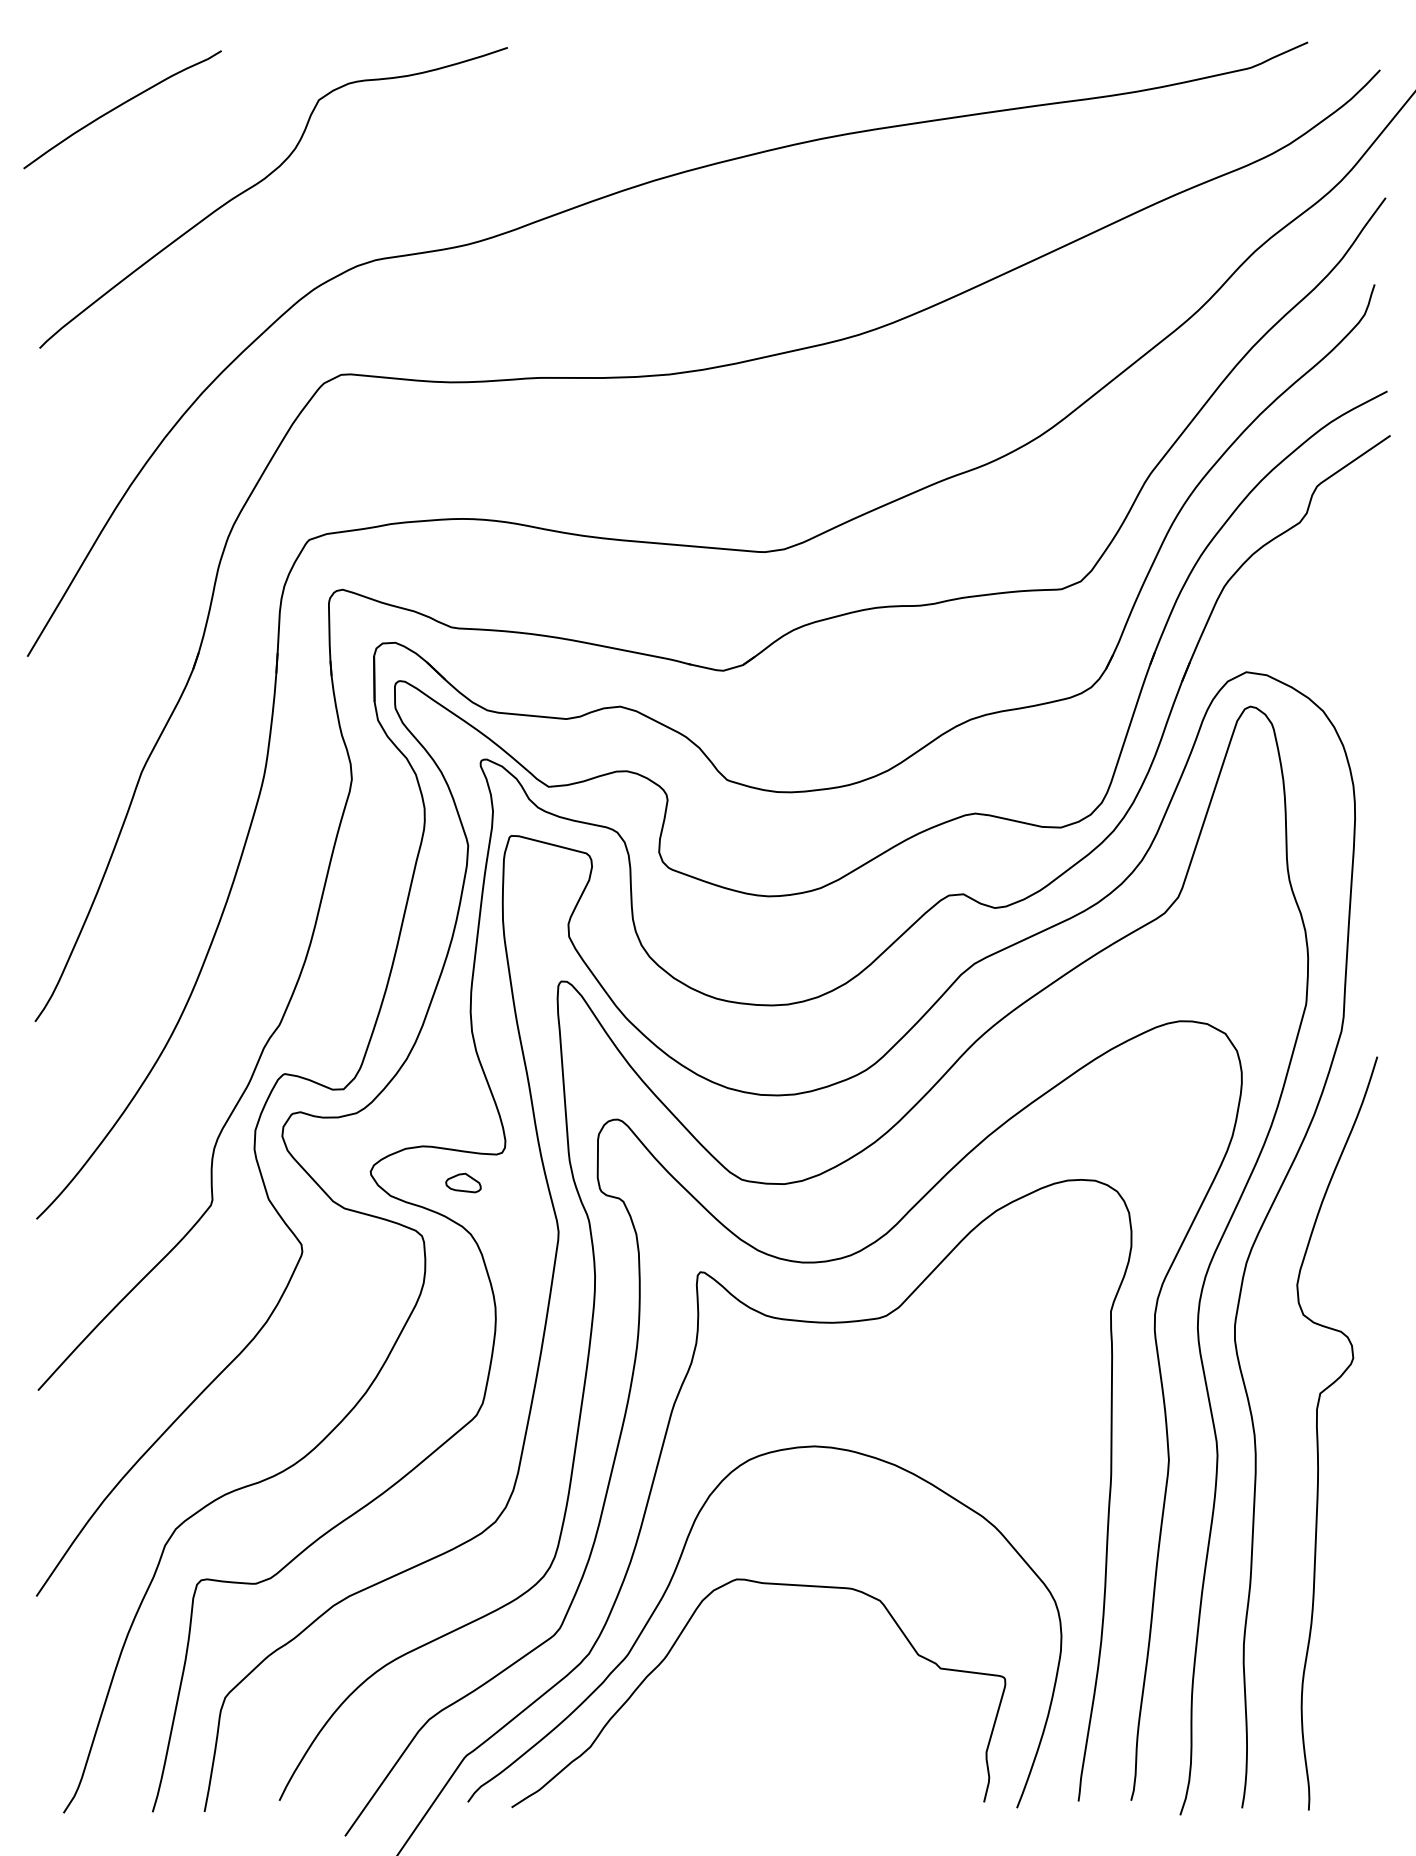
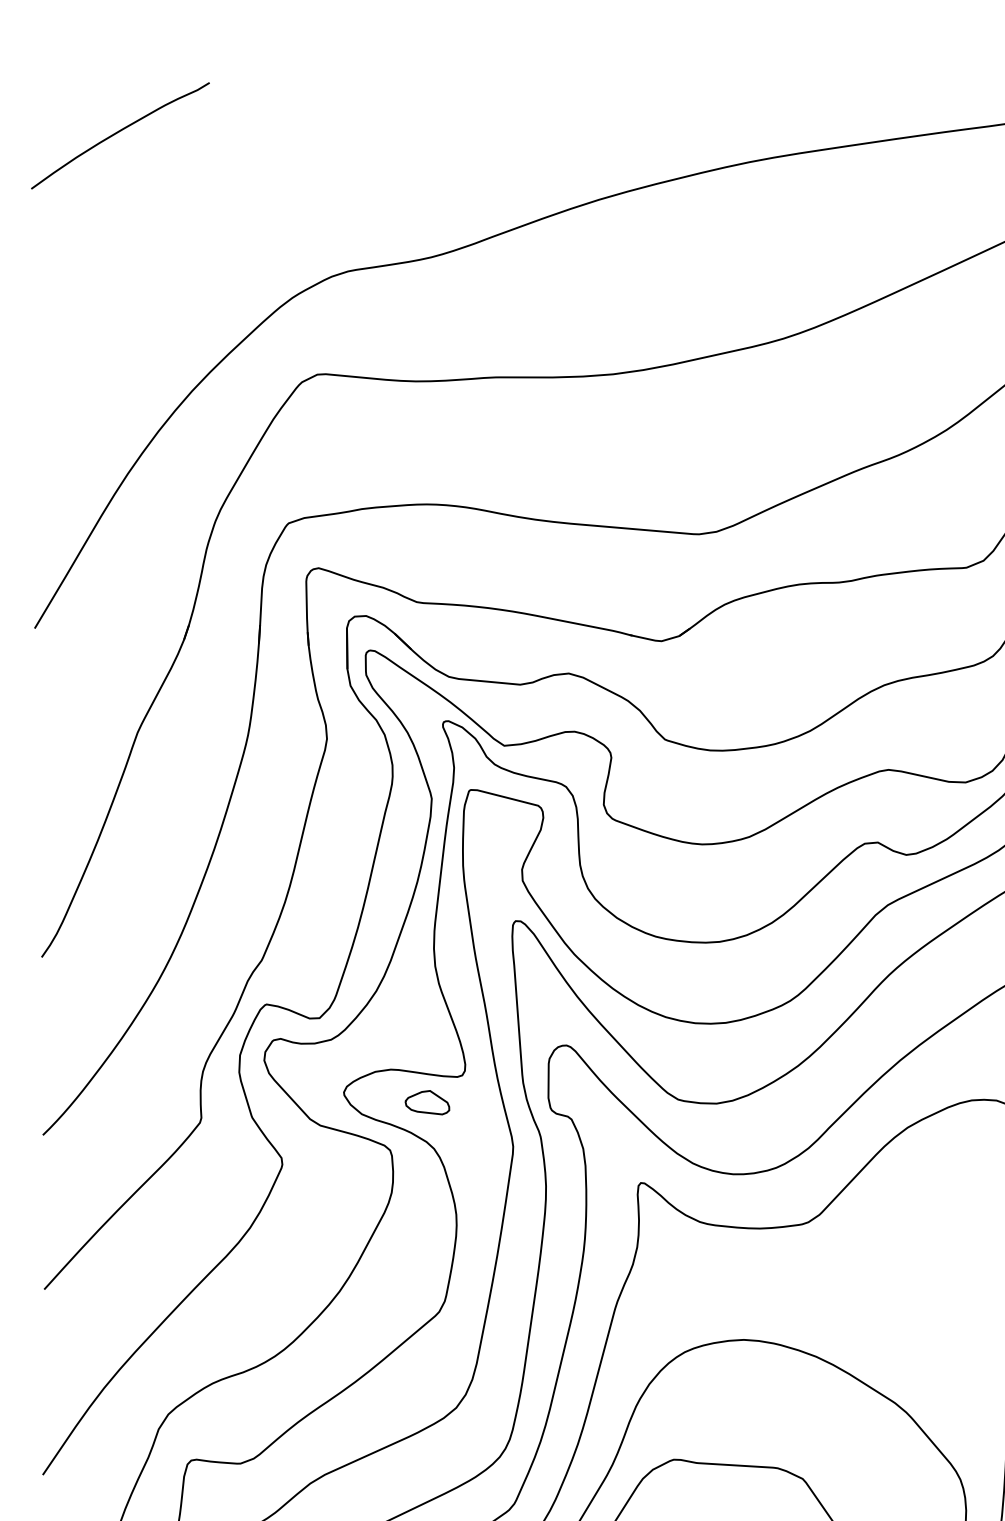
curve: (262, 181) -> (246, 200), removed
part: (463, 1182) -> (427, 1102), size x1.4

